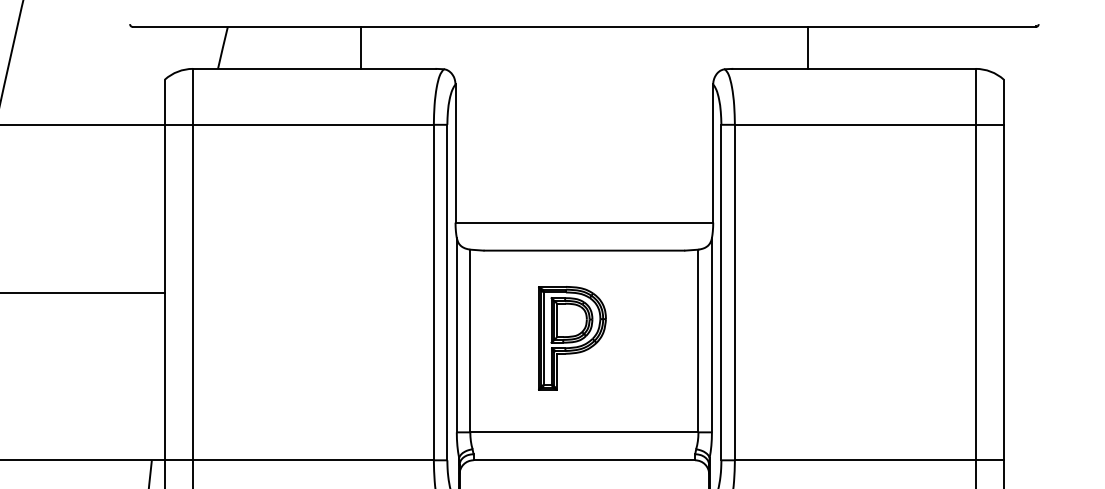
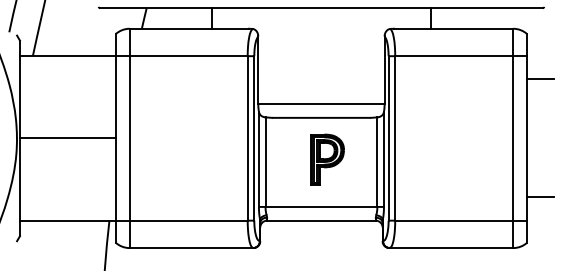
line: (1031, 172) -> (540, 79), added
part: (572, 337) -> (327, 159), moved
line: (1031, 413) -> (540, 197), added

